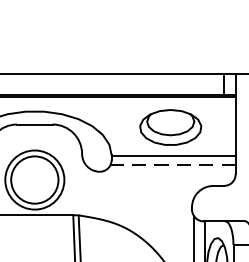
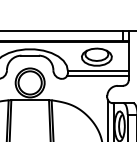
line: (174, 164) -> (98, 75), dashed -> solid

